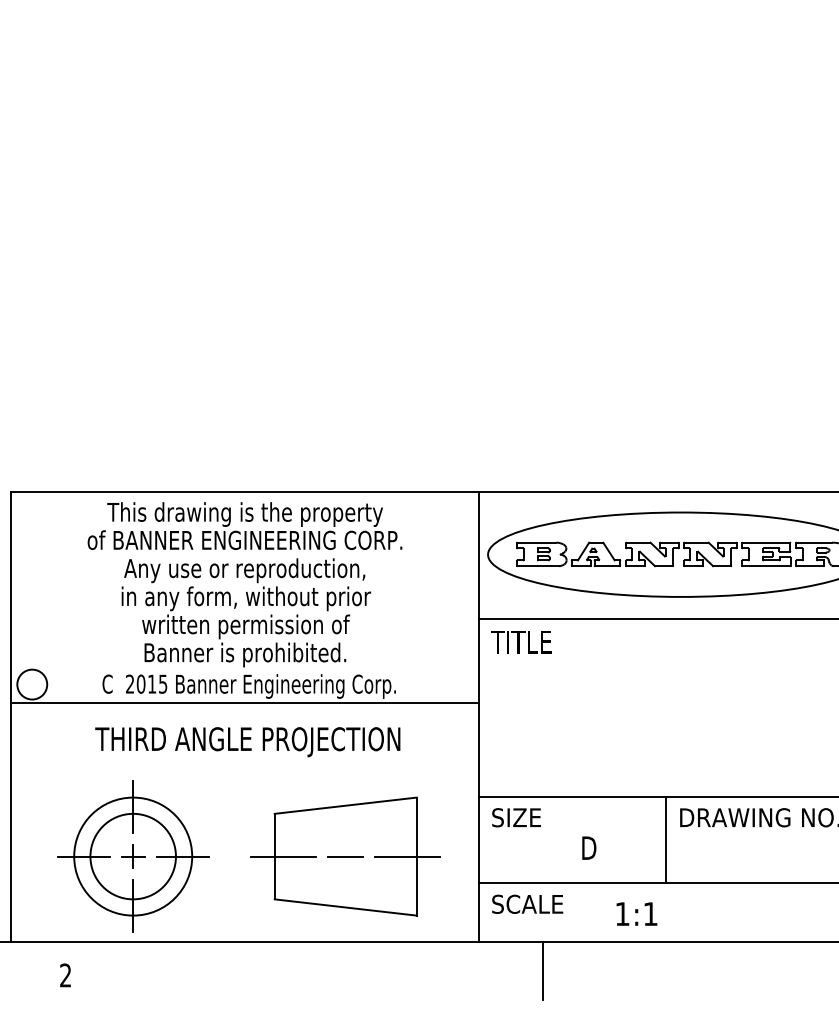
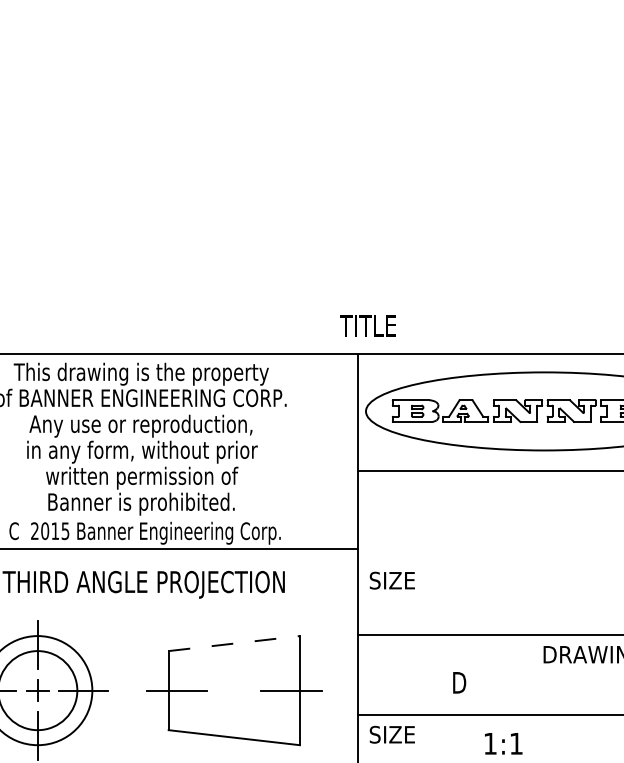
text: (521, 642) -> (368, 326), moved
line: (346, 805) -> (235, 643), solid -> dashed
text: (516, 817) -> (392, 580), moved
line: (666, 839) -> (531, 674), removed
line: (345, 856) -> (234, 690), removed
text: (534, 903) -> (408, 734), SCALE -> SIZE

